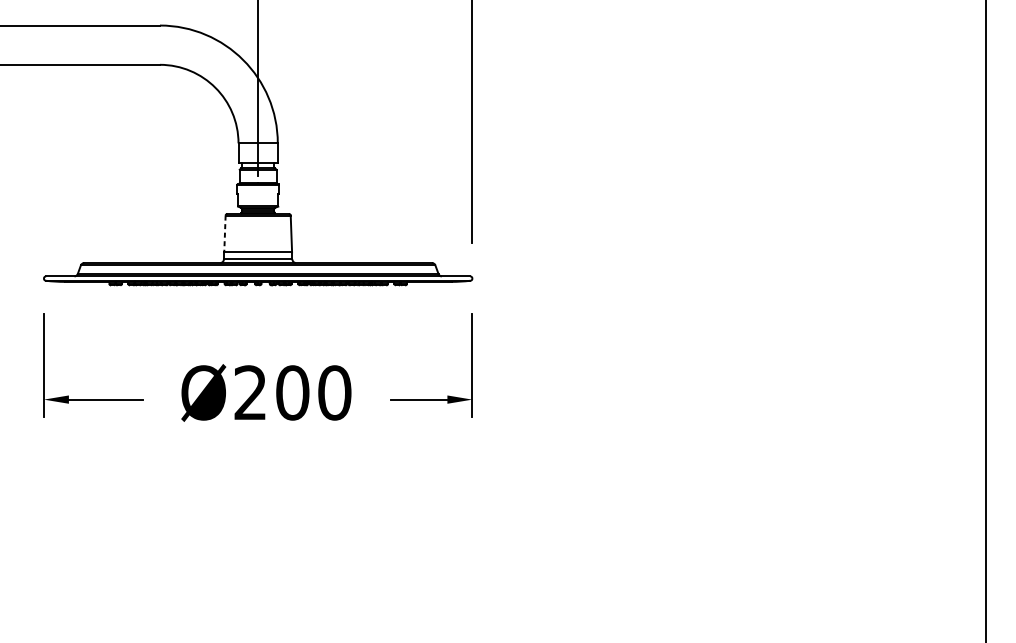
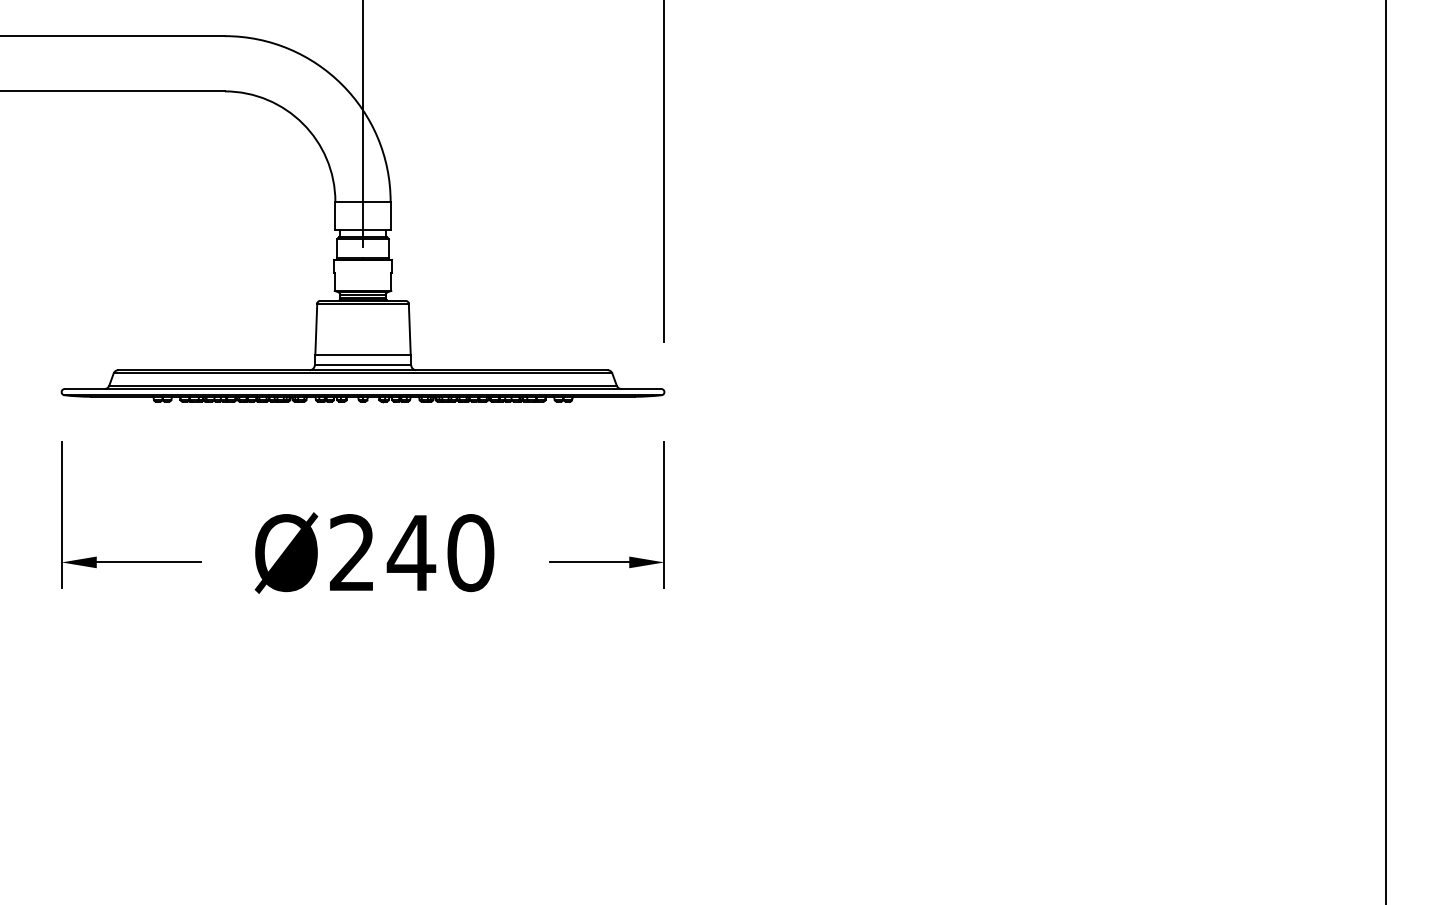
line: (225, 234) -> (316, 329), dashed -> solid
text: (292, 393) -> (411, 553), Ø200 -> Ø240

